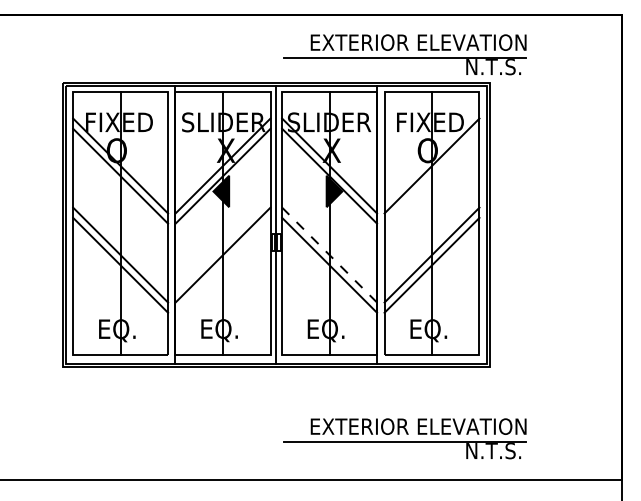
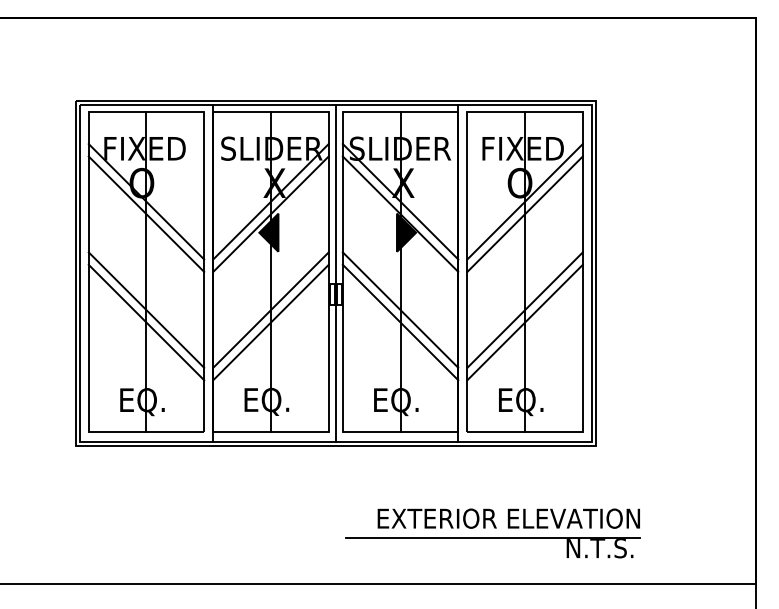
part: (404, 54) -> (491, 66), removed
line: (431, 175) -> (524, 213), added
line: (329, 254) -> (400, 309), dashed -> solid
line: (222, 264) -> (270, 321), added

